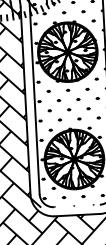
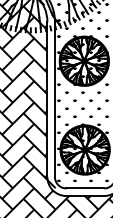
line: (77, 206) -> (85, 188), added

